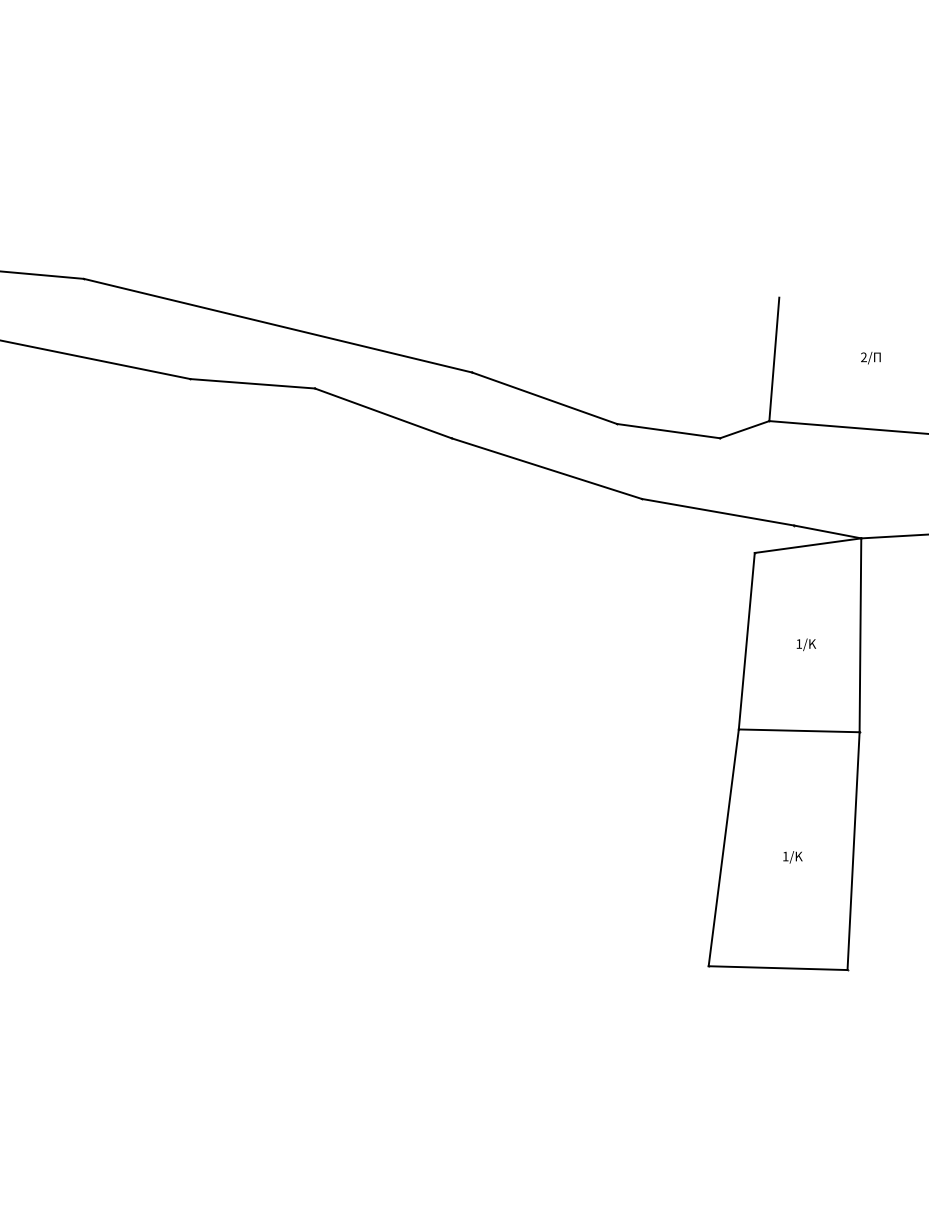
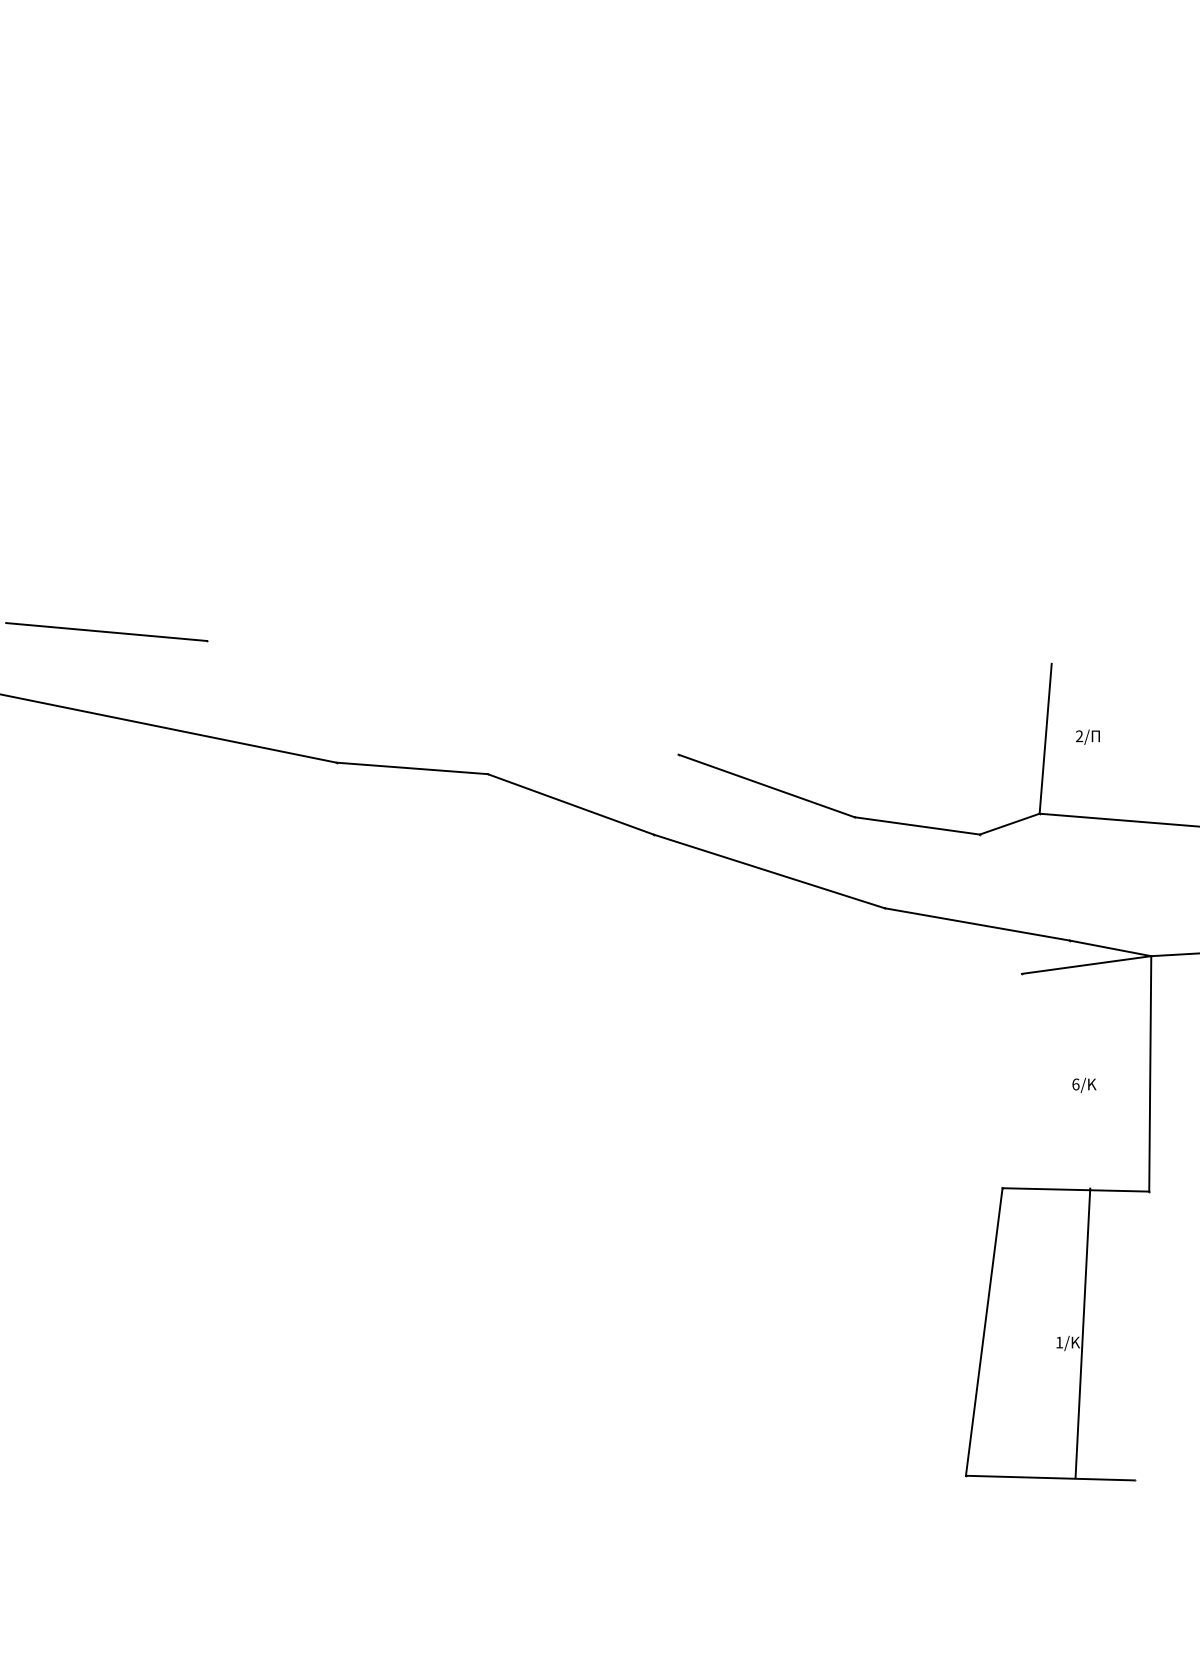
line: (277, 325) -> (442, 697), removed
text: (870, 357) -> (1087, 736), moved
line: (746, 640) -> (1011, 1080), removed
text: (798, 644) -> (1075, 1084), 1/K -> 6/K
line: (853, 850) -> (1082, 1332), moved

